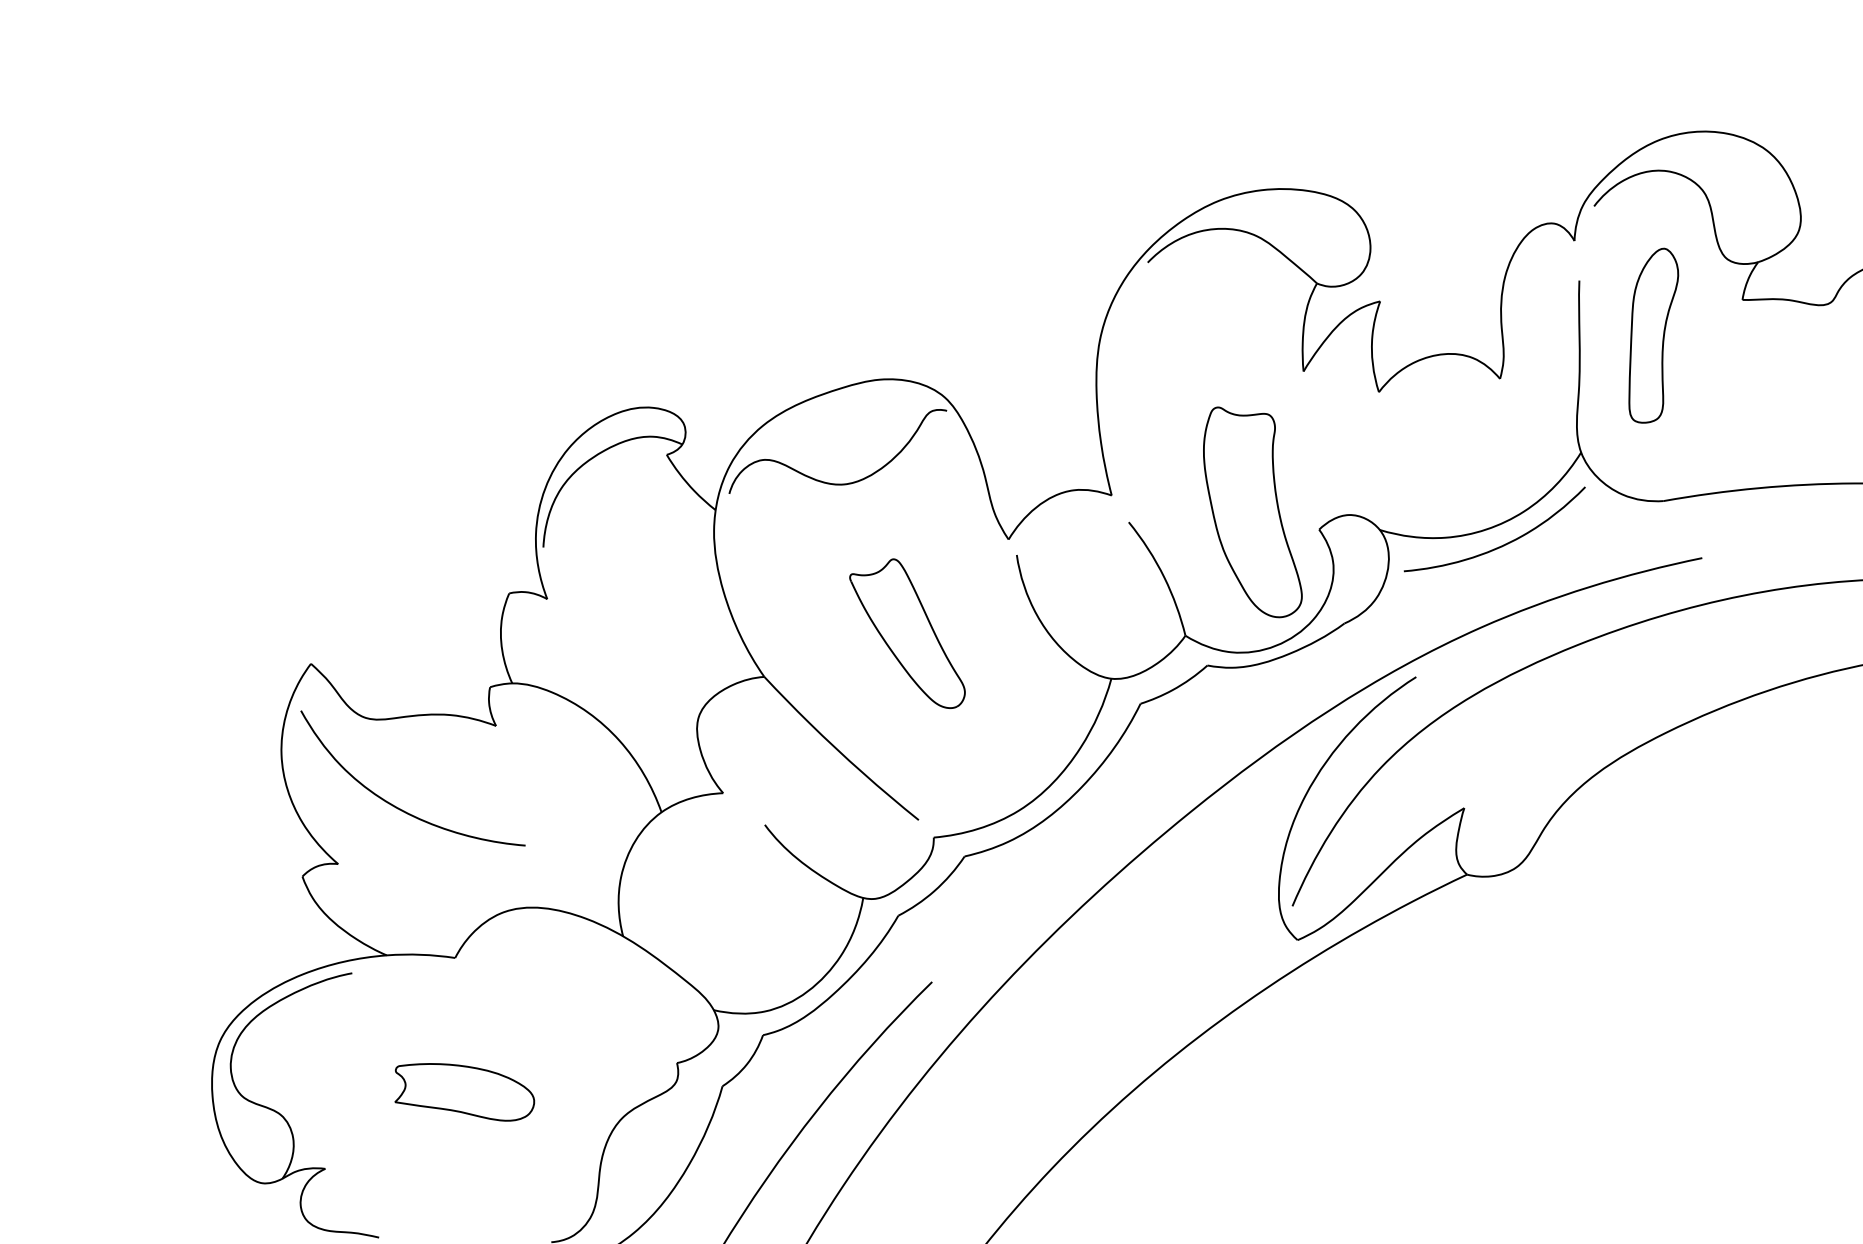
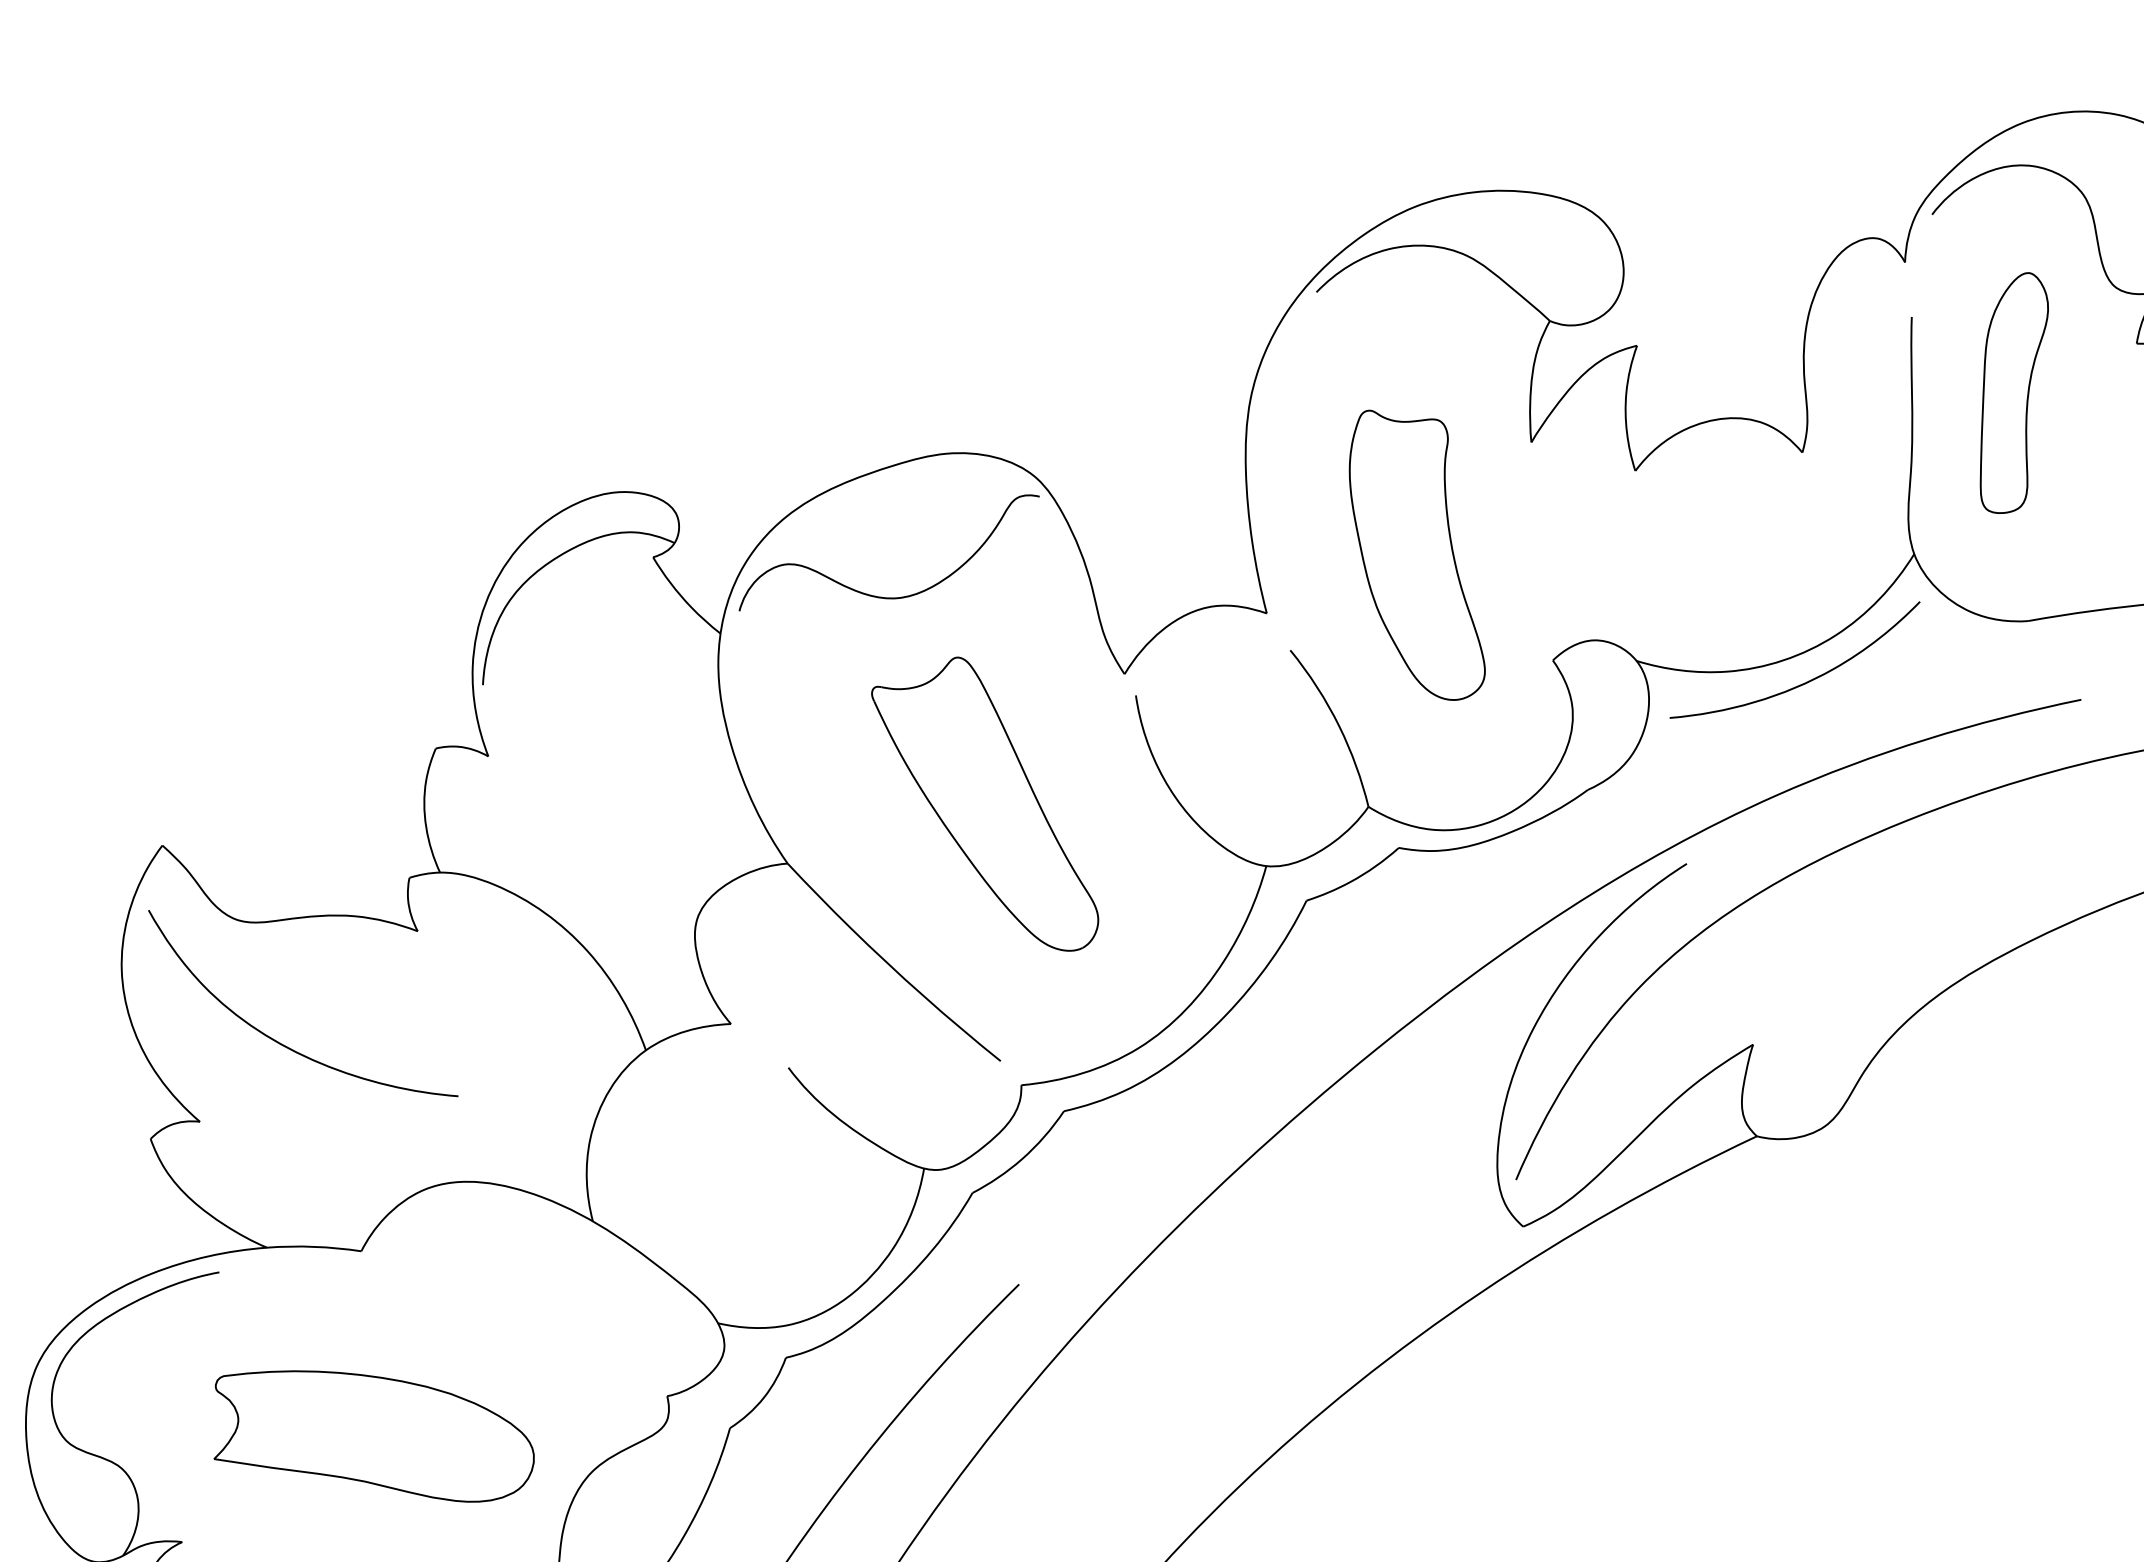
part: (1252, 512) -> (1416, 555), moved
part: (907, 633) -> (985, 803), size x1.43
part: (464, 1092) -> (374, 1436), size x1.67

